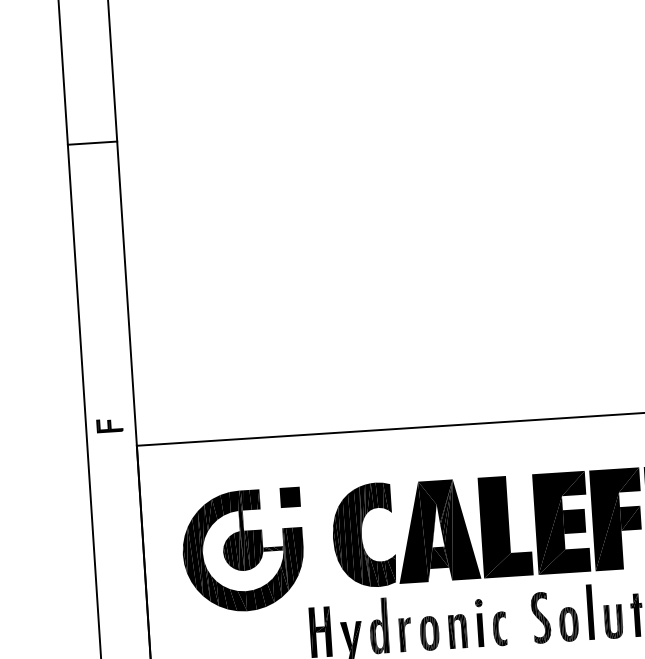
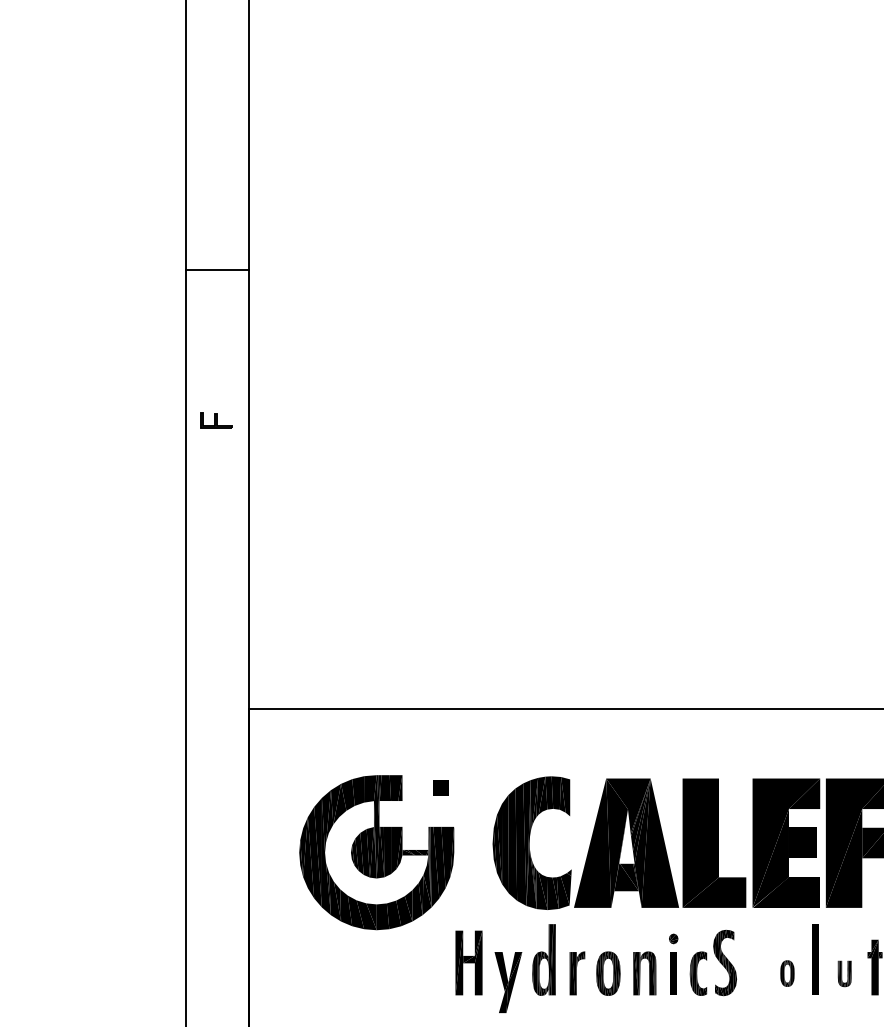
line: (92, 143) -> (217, 269), moved
part: (109, 425) -> (216, 420), moved
part: (289, 496) -> (440, 787), size x0.6
part: (540, 617) -> (724, 962), moved
part: (613, 621) -> (844, 973), size x0.6
part: (569, 624) -> (787, 973), size x0.6

